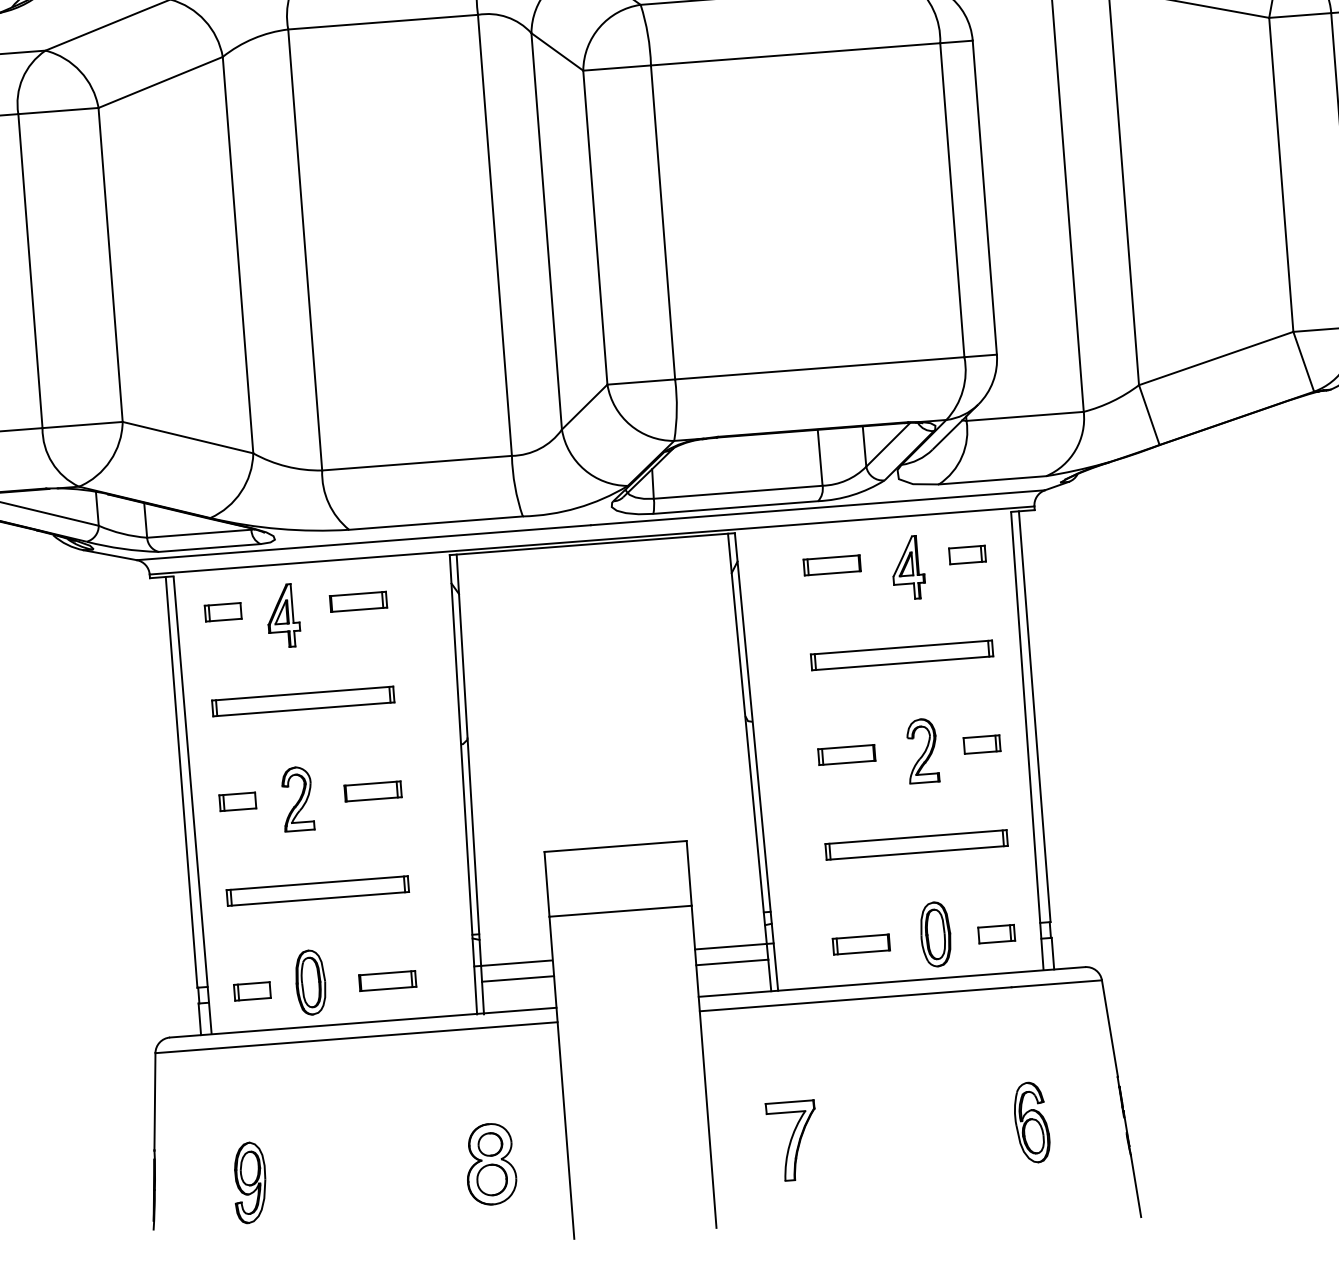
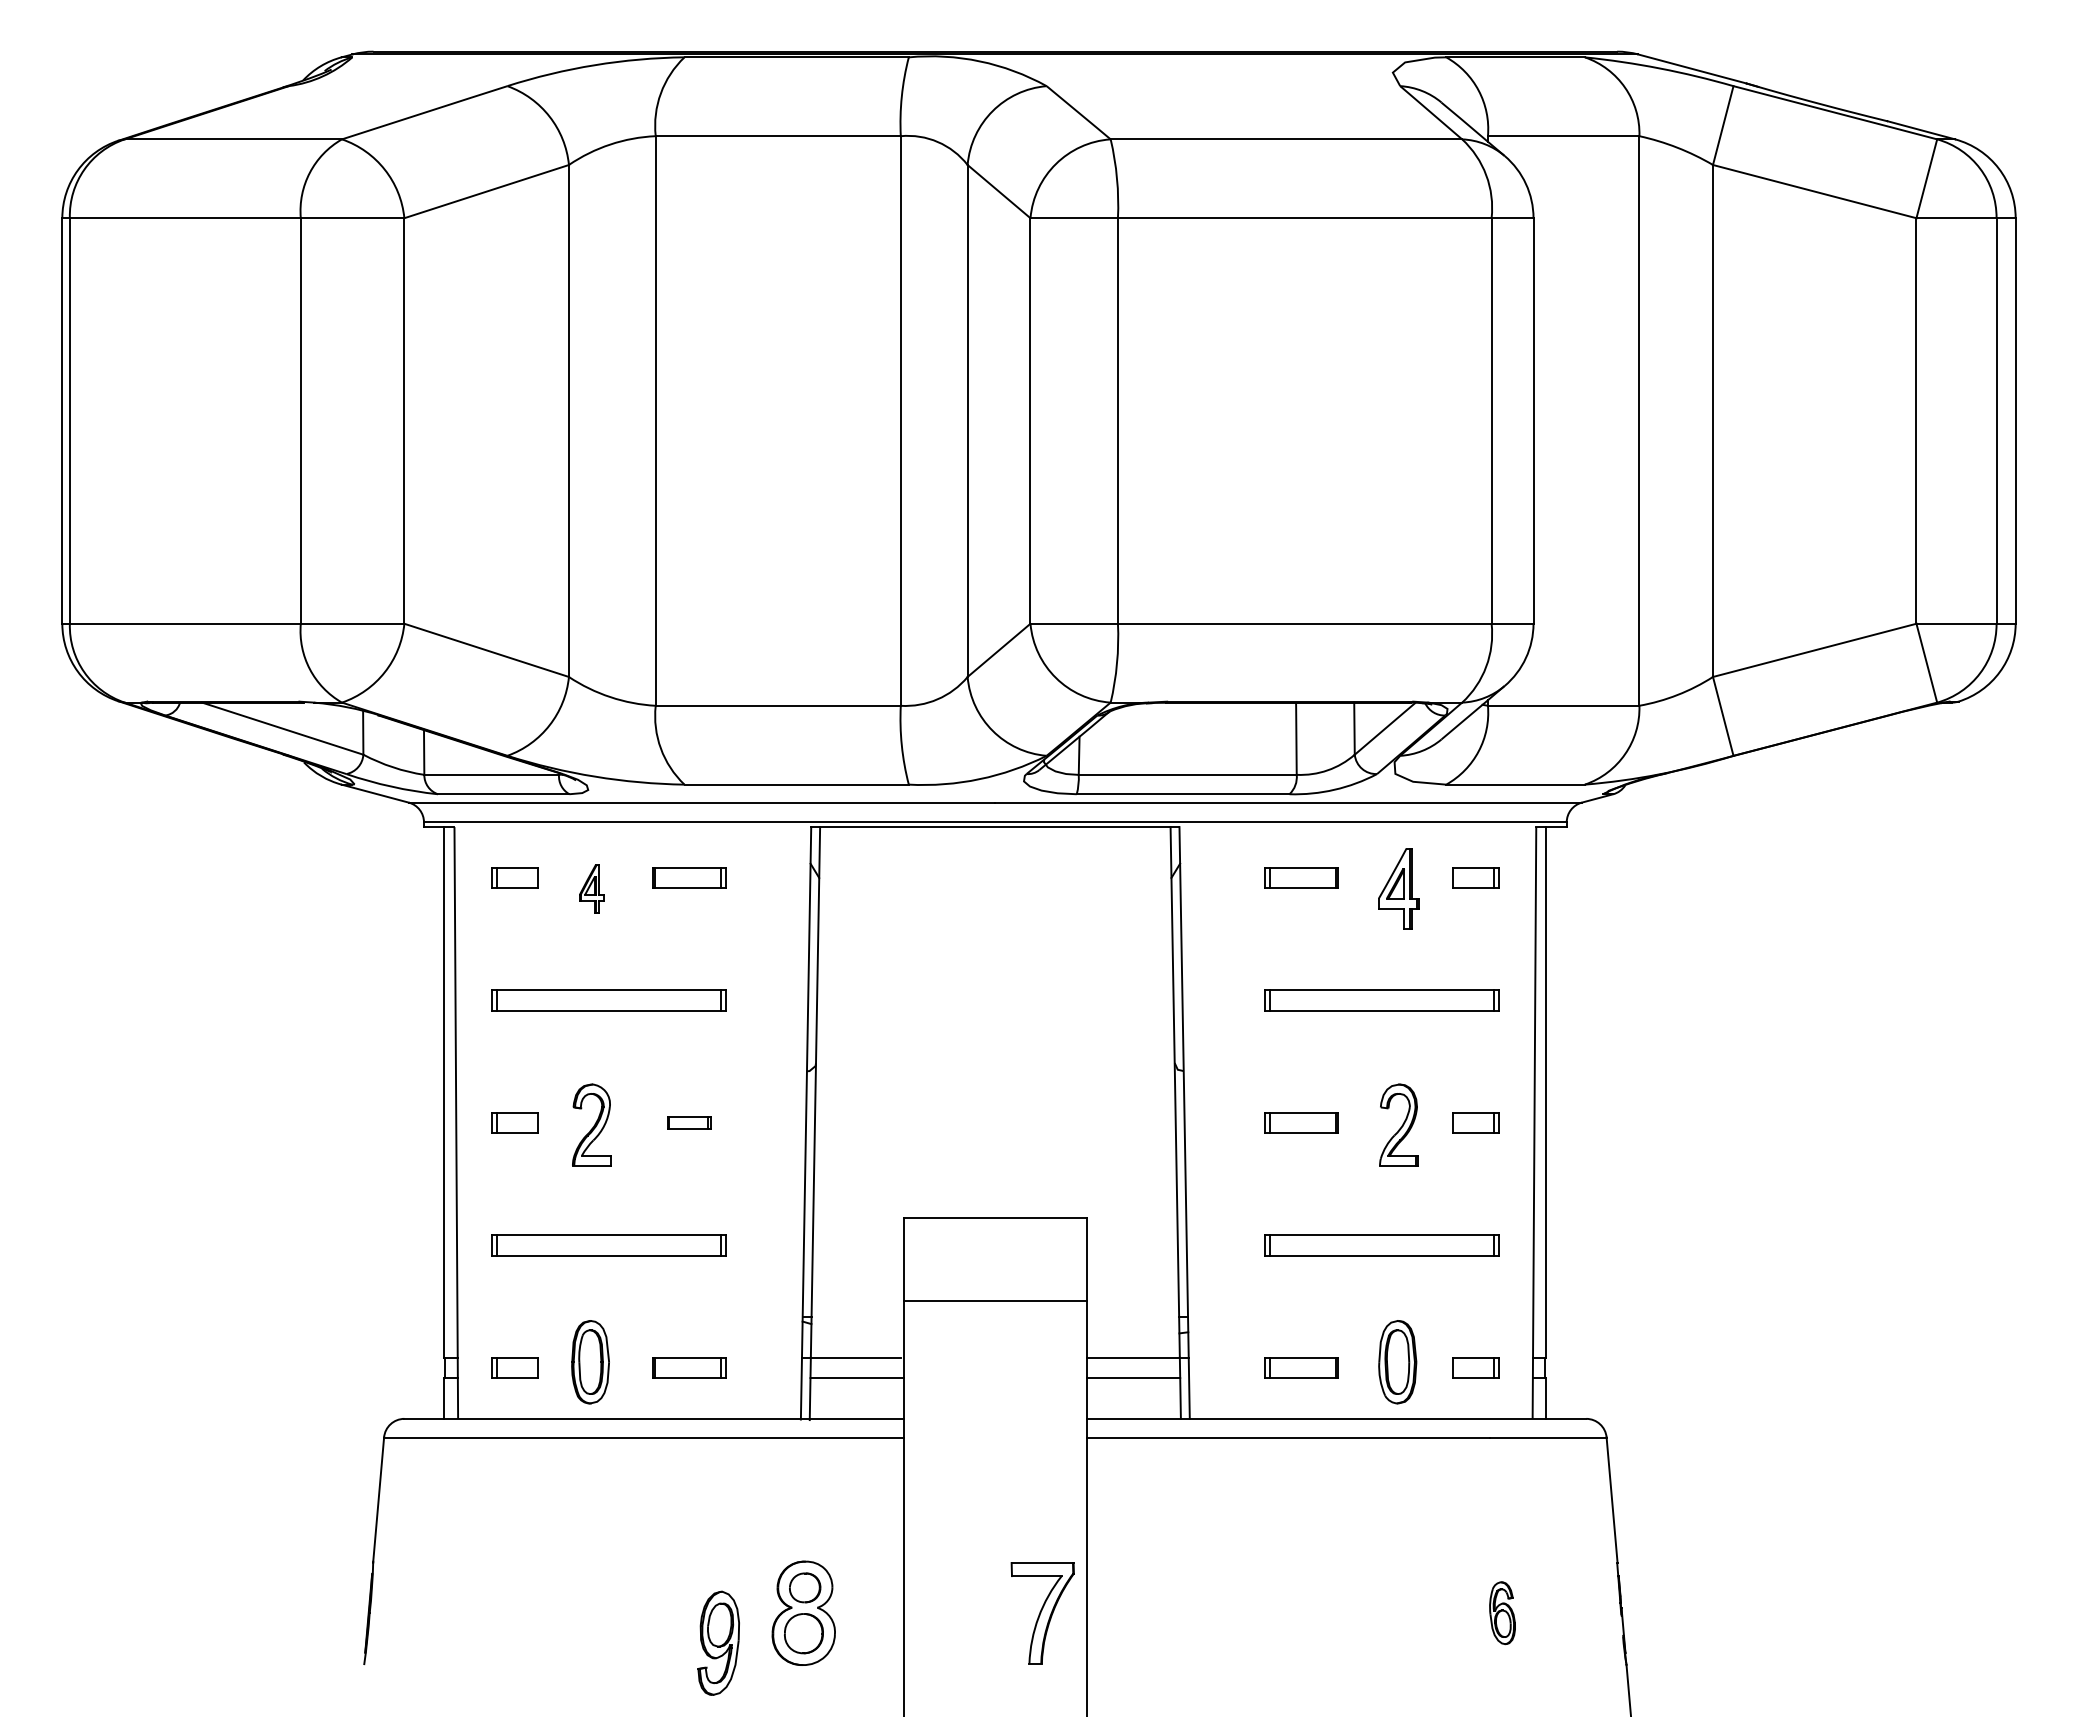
part: (283, 615) -> (591, 888), size x0.6
part: (373, 791) -> (689, 1122), size x0.6
part: (1031, 1122) -> (1502, 1612), size x0.6
part: (792, 1141) -> (1042, 1613), moved
part: (249, 1182) -> (718, 1642), moved

